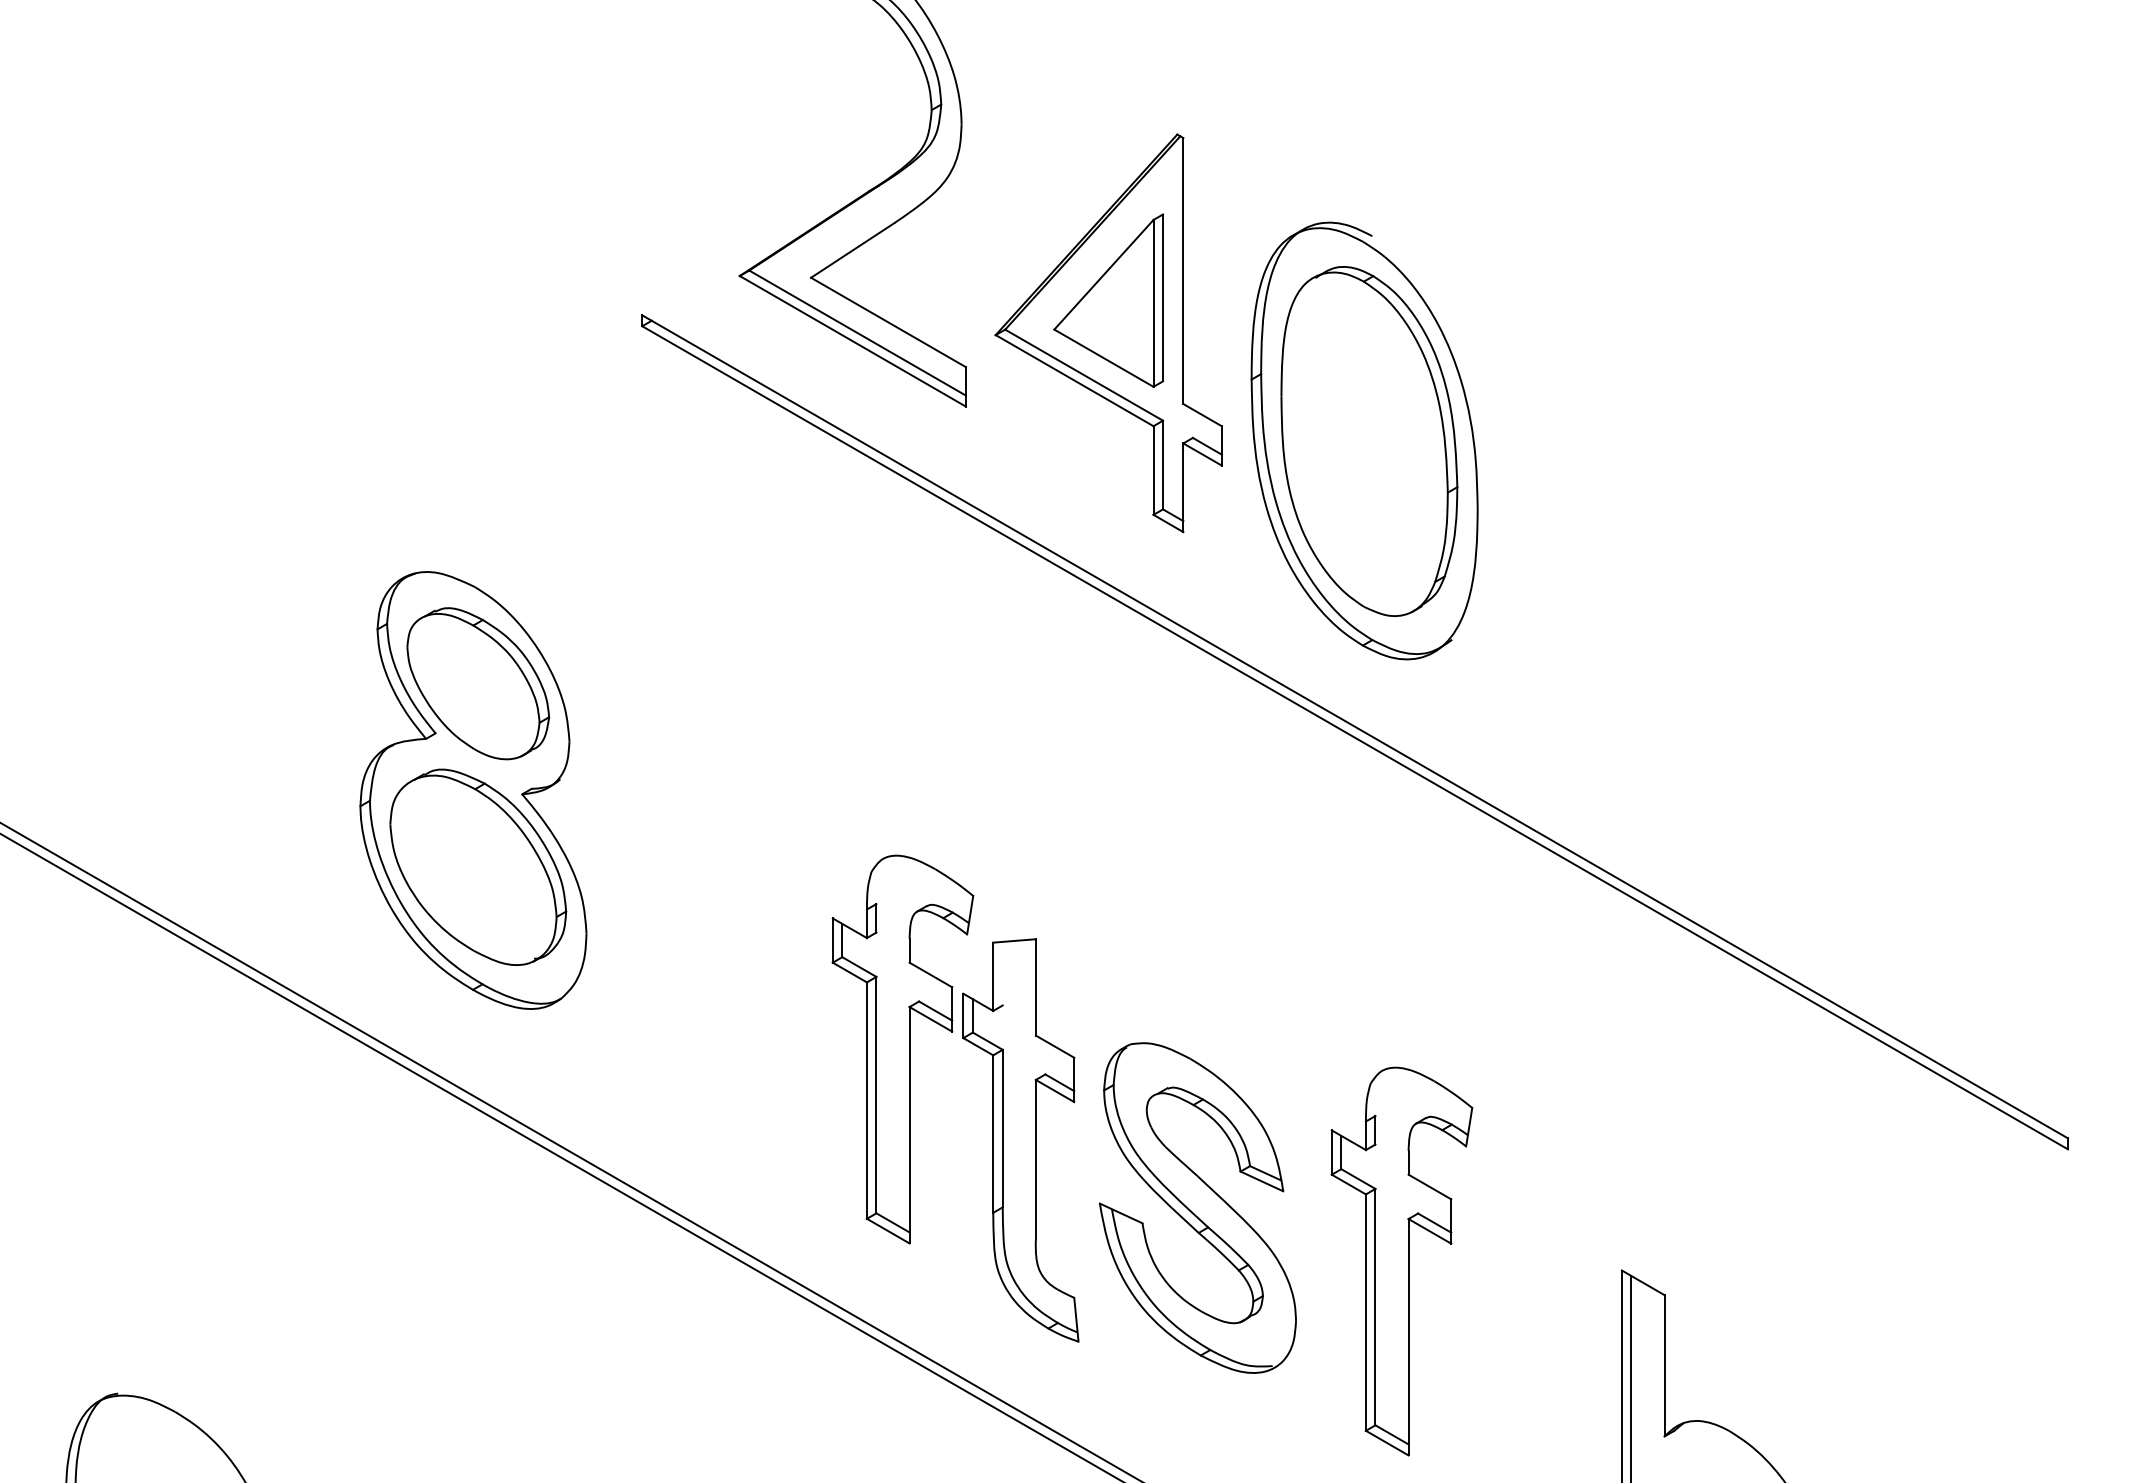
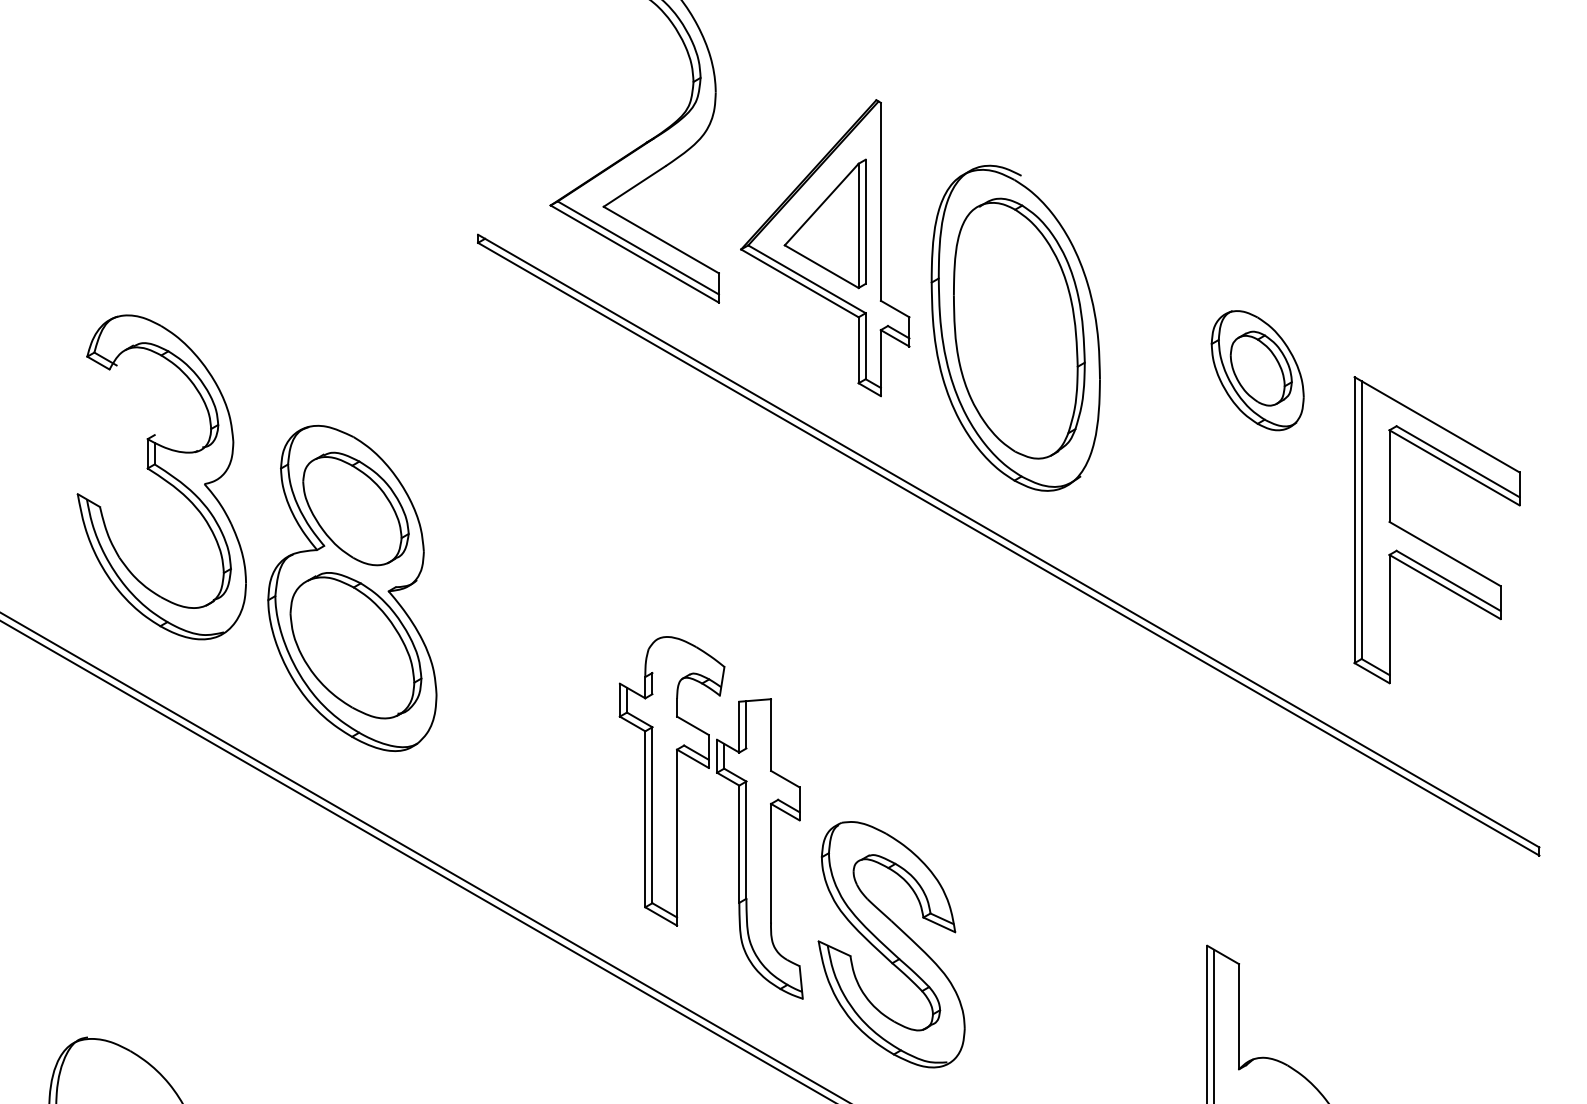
part: (1689, 497) -> (1257, 370), added
part: (217, 640) -> (161, 476), added
part: (1921, 731) -> (1430, 544), added
line: (1002, 973) -> (746, 724), added
part: (1197, 1207) -> (891, 944), moved
part: (1401, 1261) -> (1043, 939), removed

